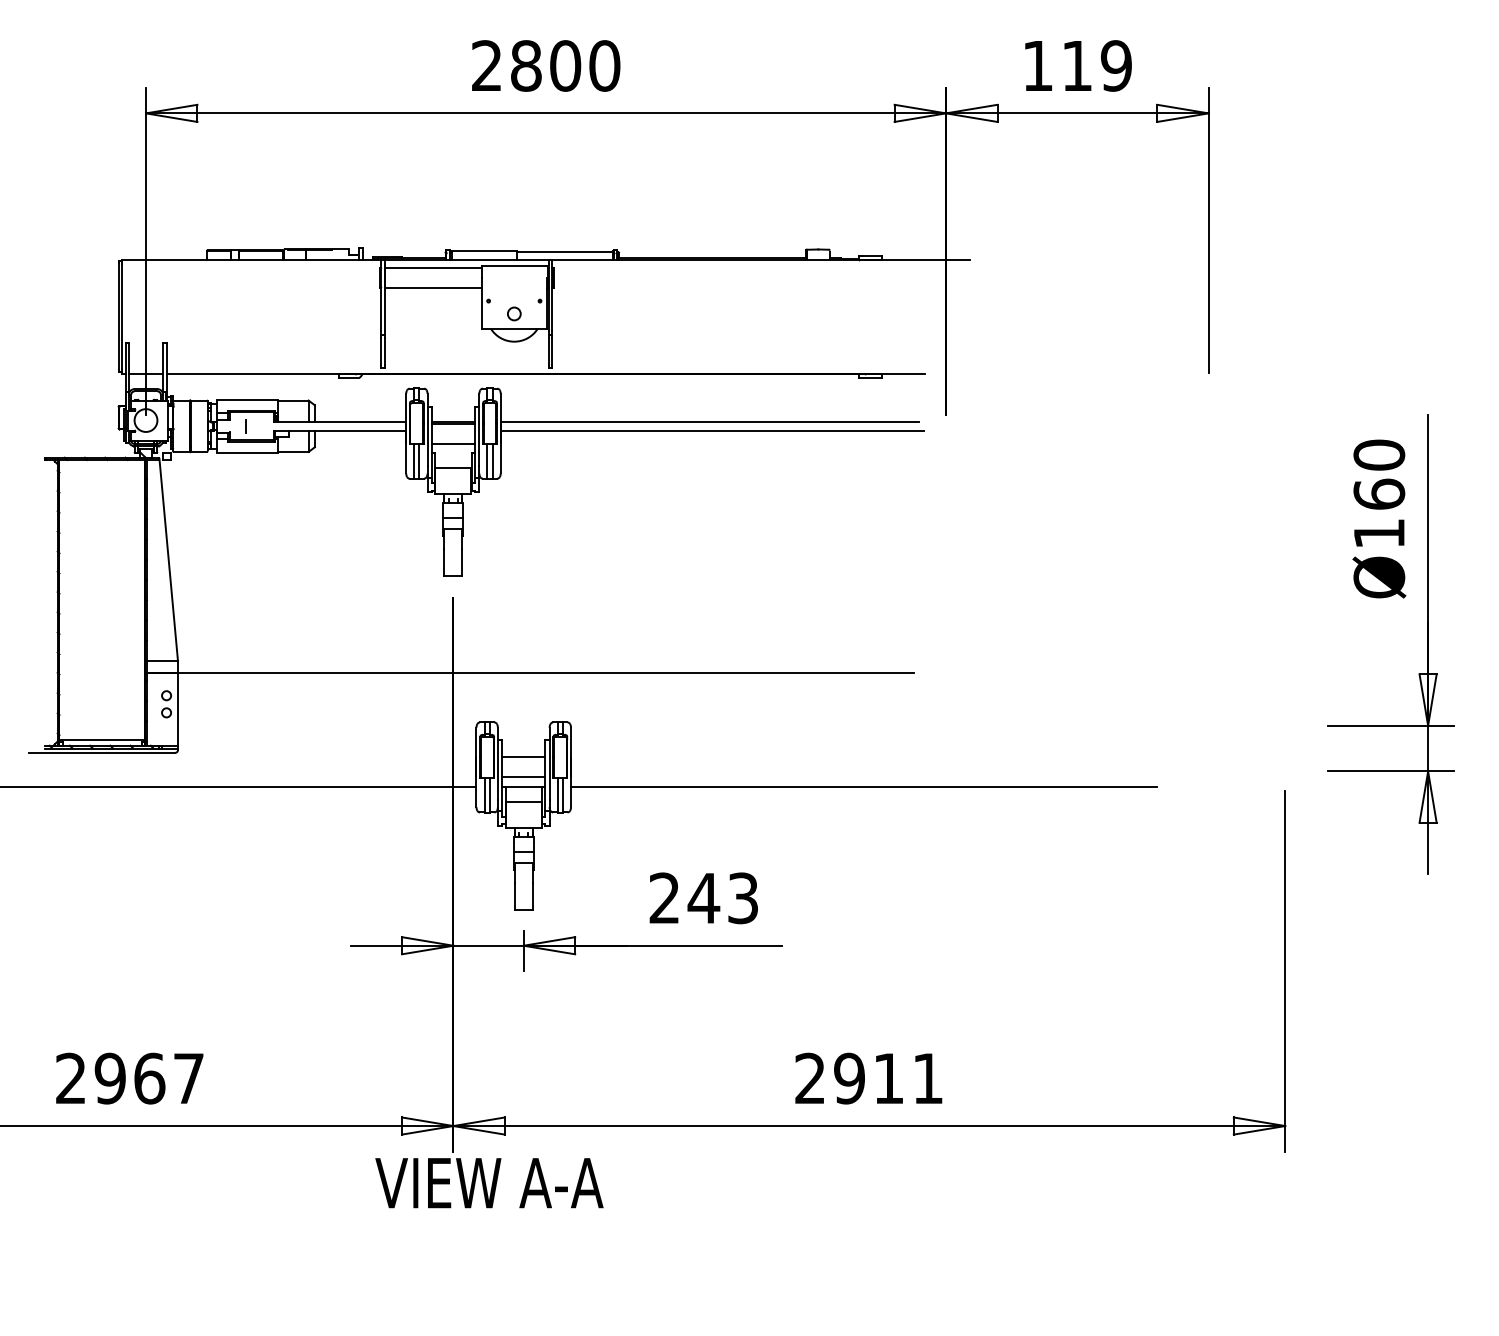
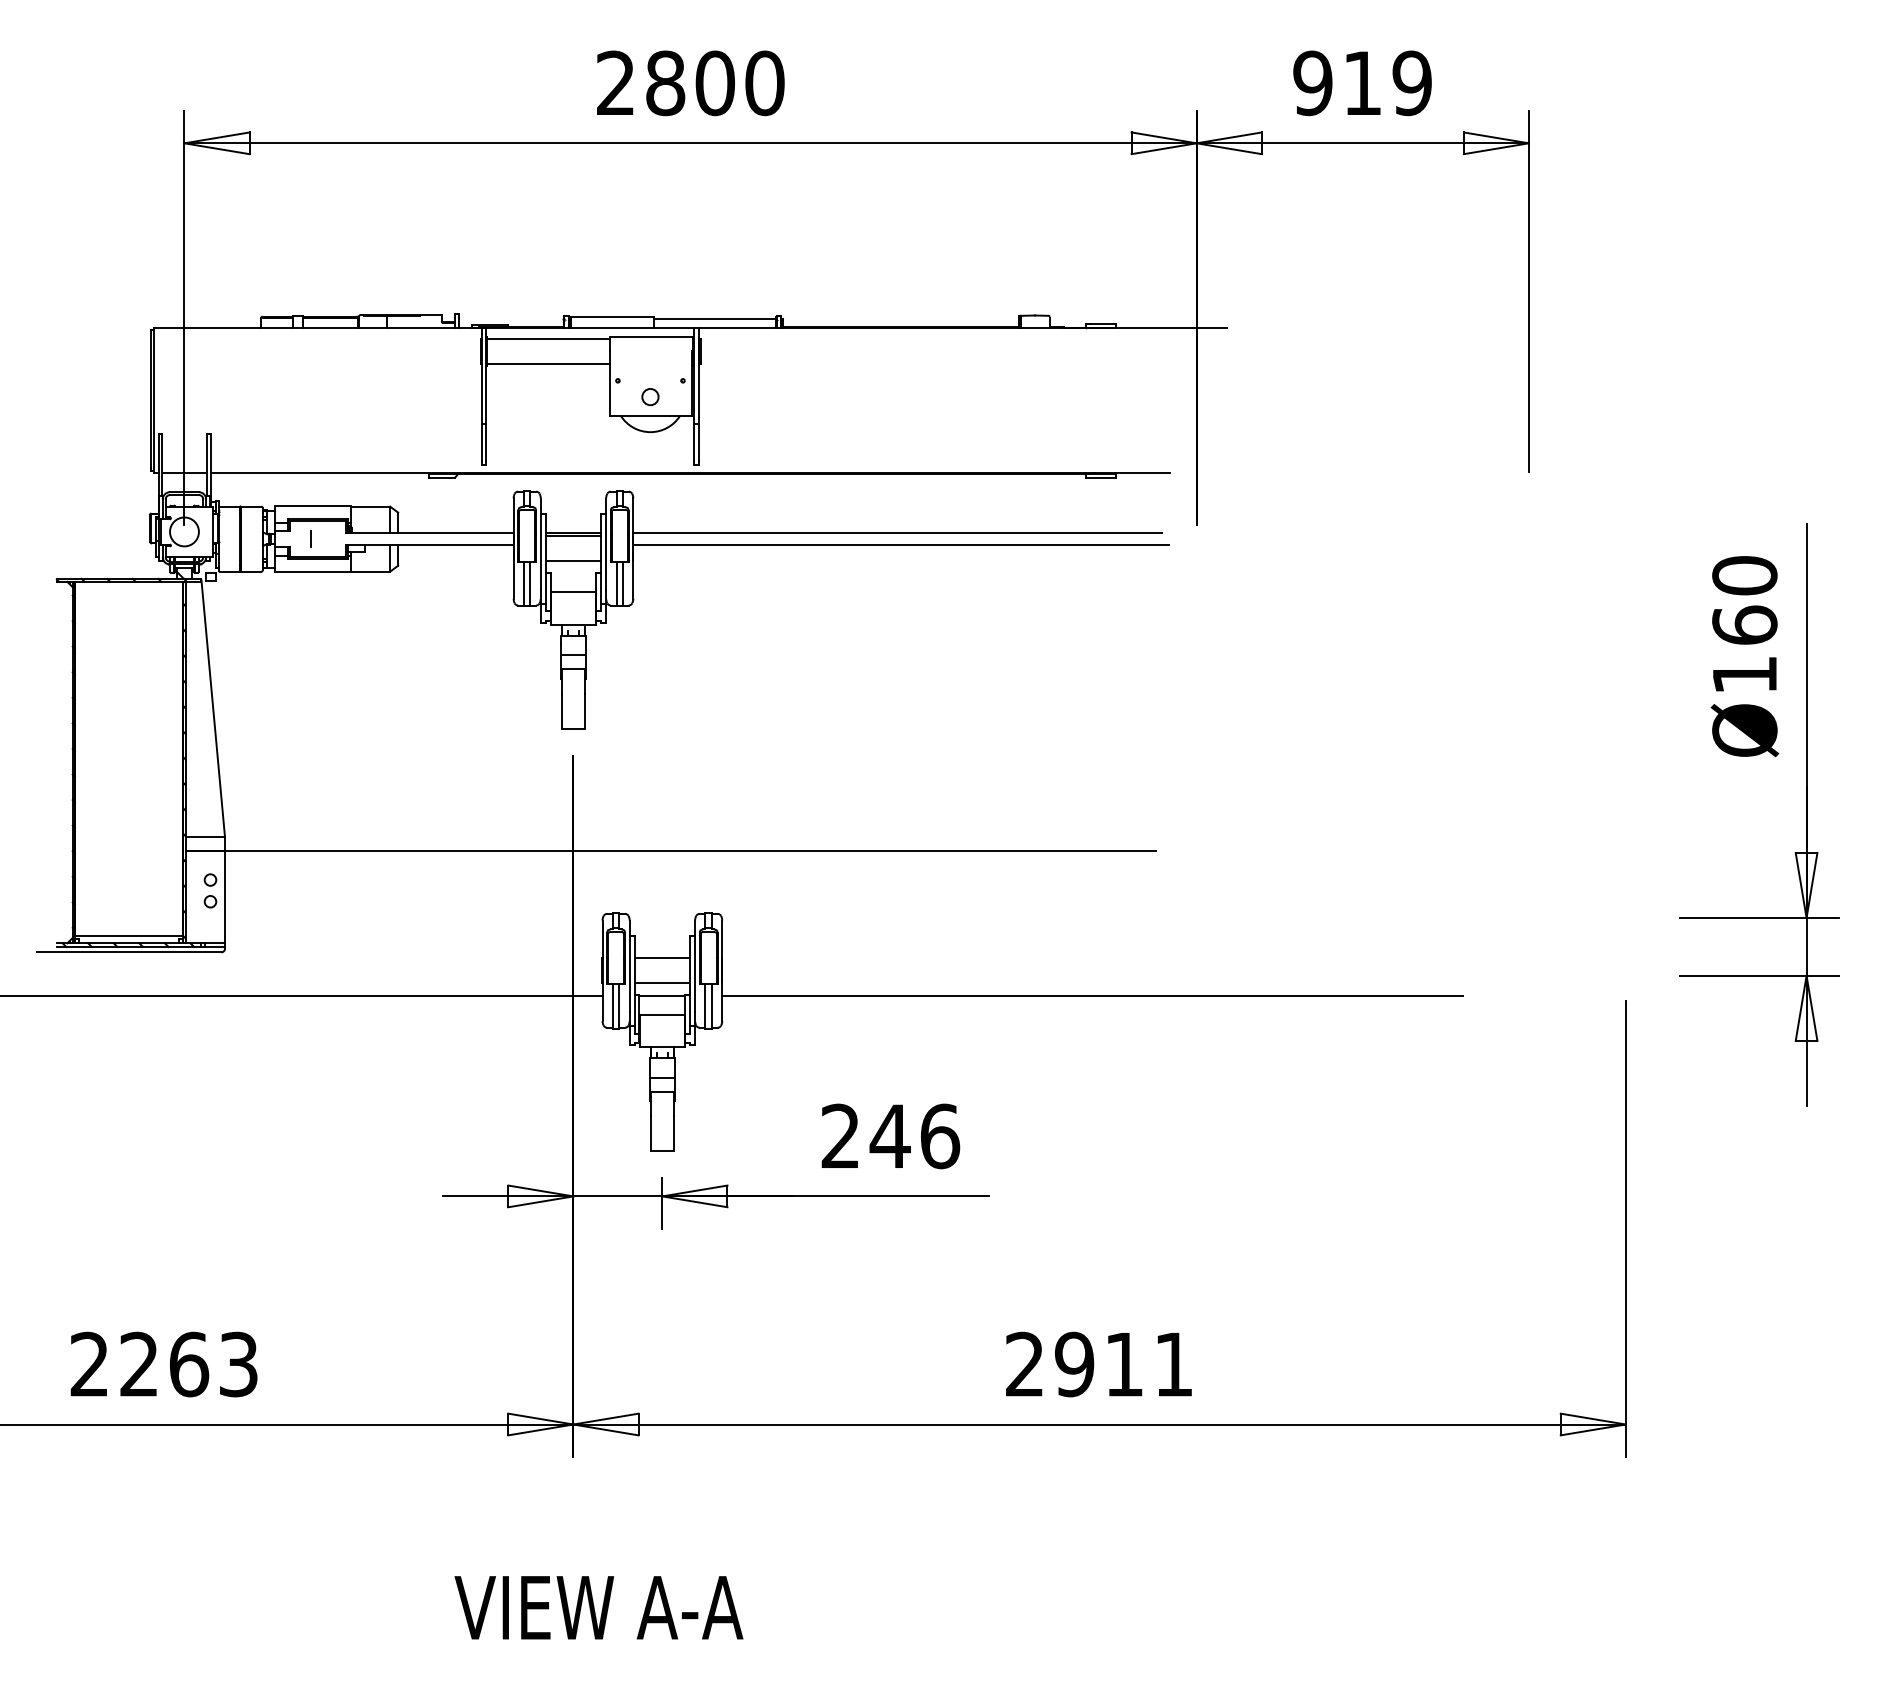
text: (1037, 66) -> (1312, 83), 119 -> 919
text: (743, 898) -> (940, 1136), 243 -> 246
text: (149, 1078) -> (188, 1364), 2967 -> 2263
text: (489, 1182) -> (598, 1607), moved

